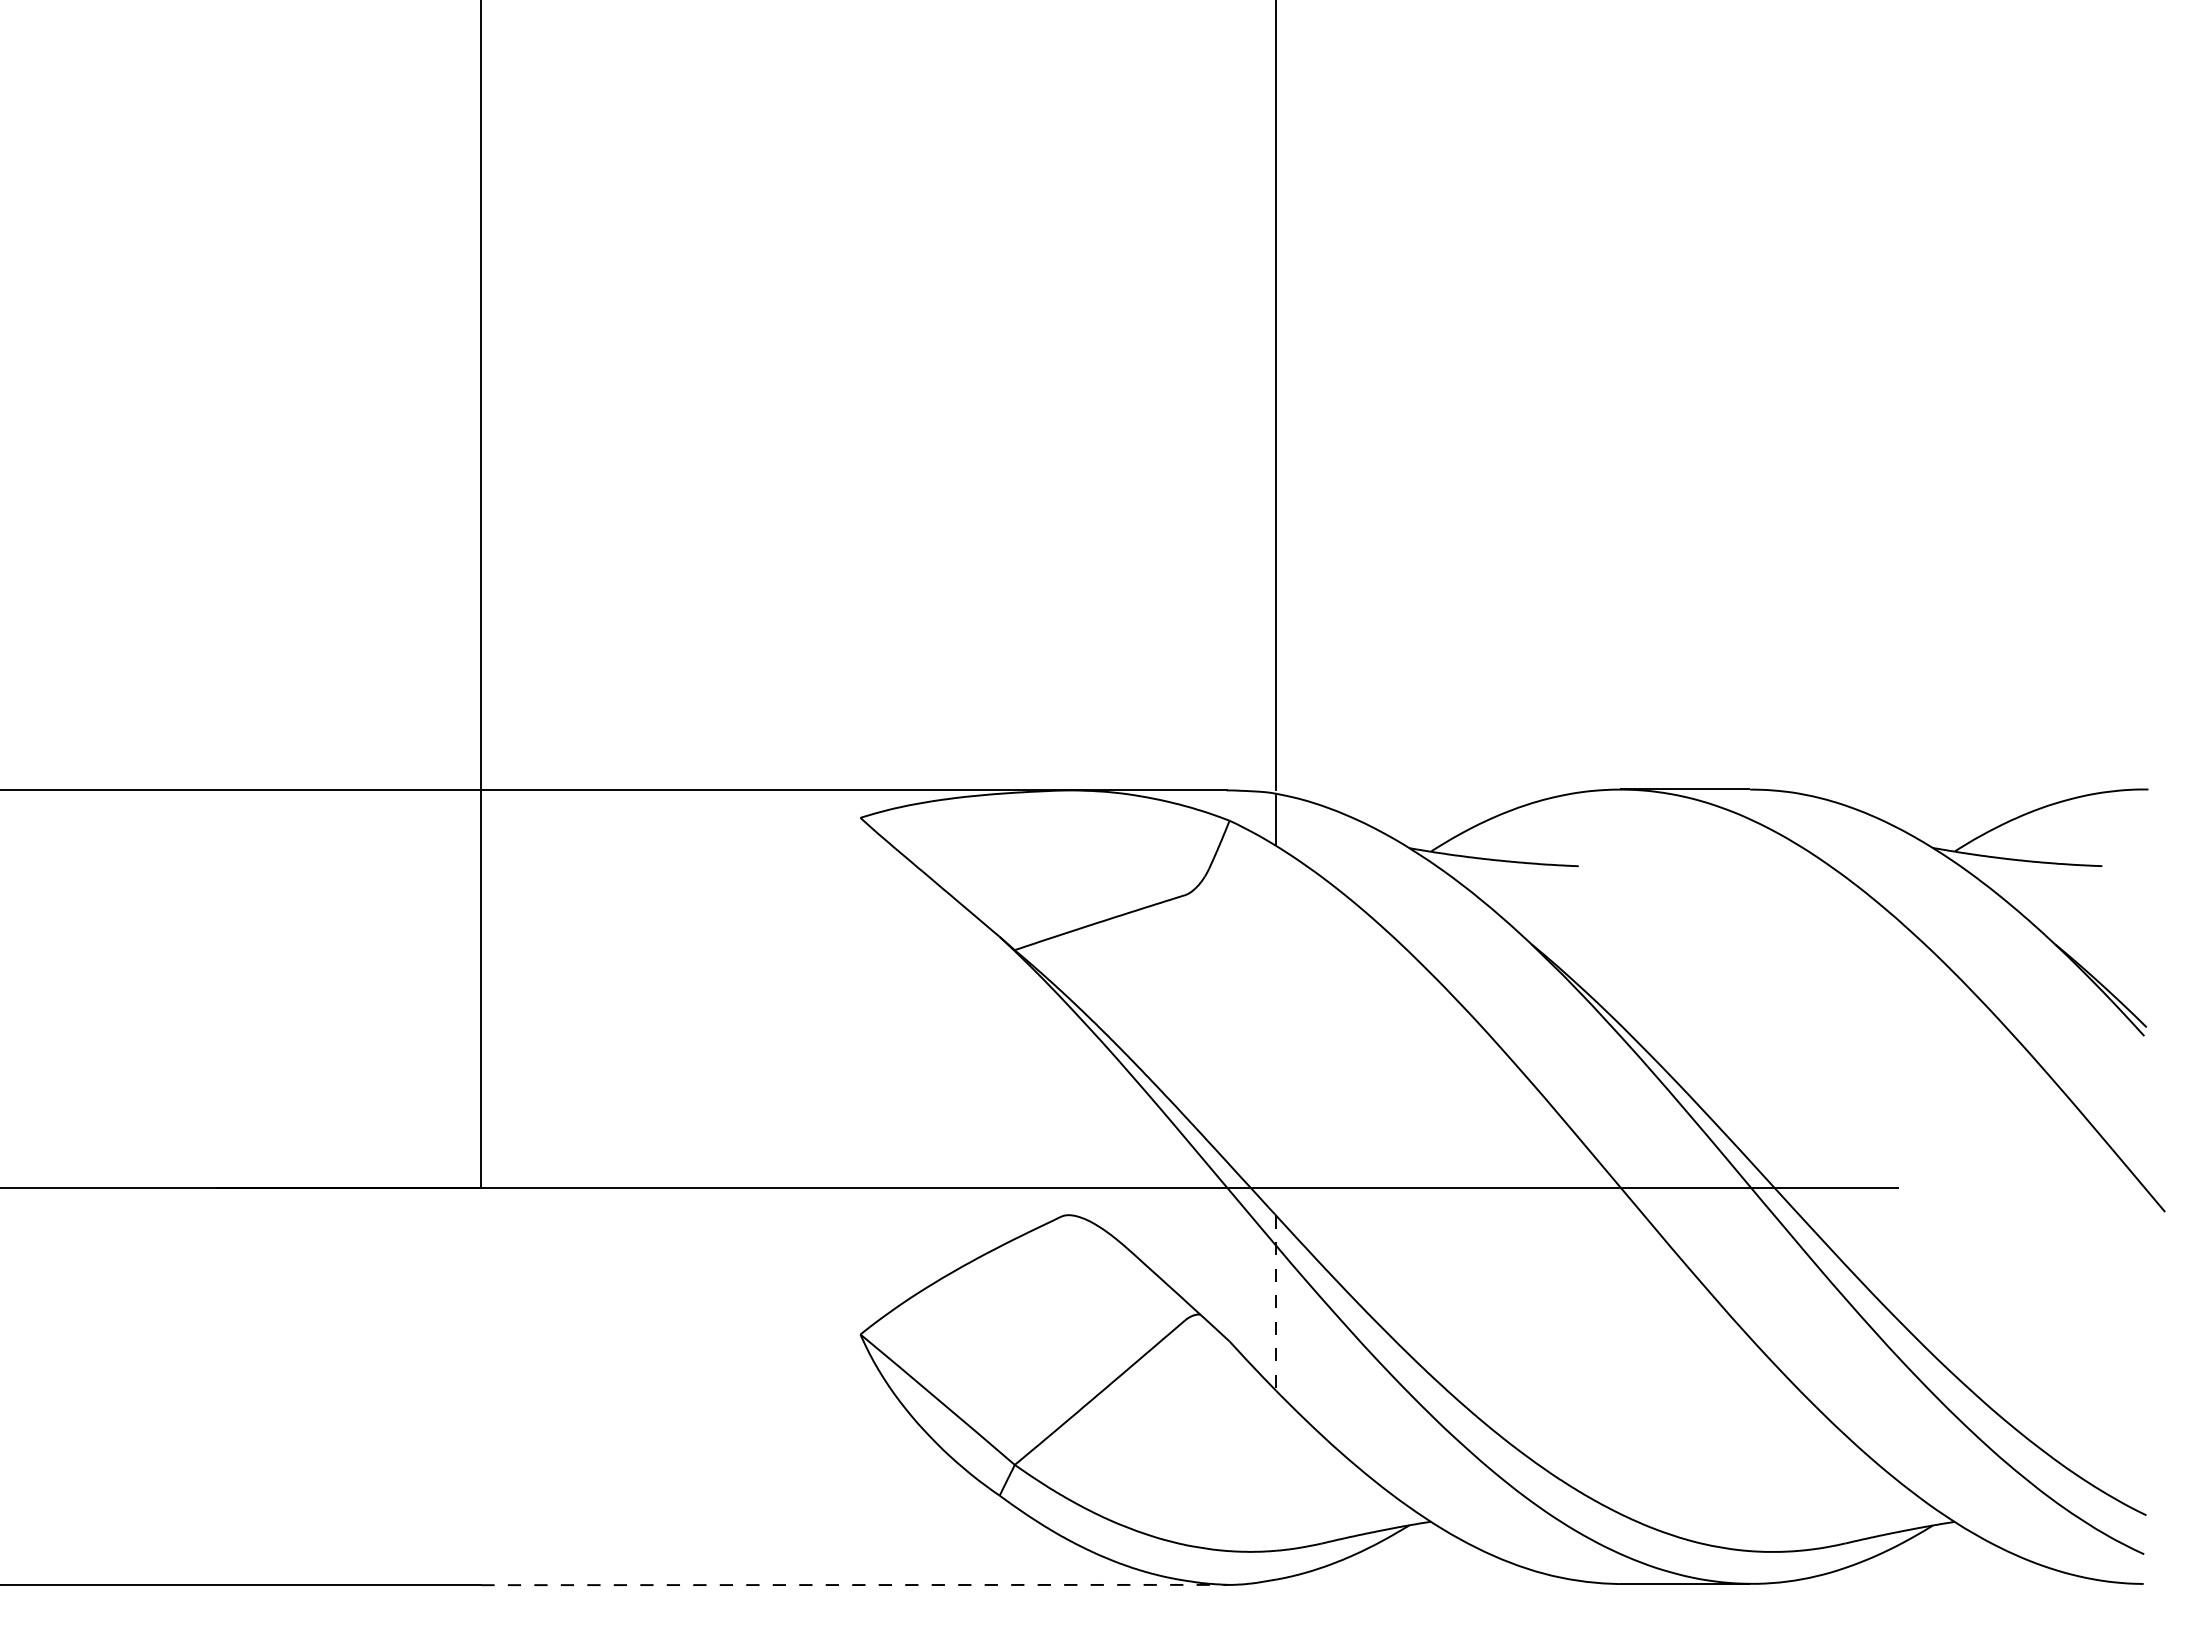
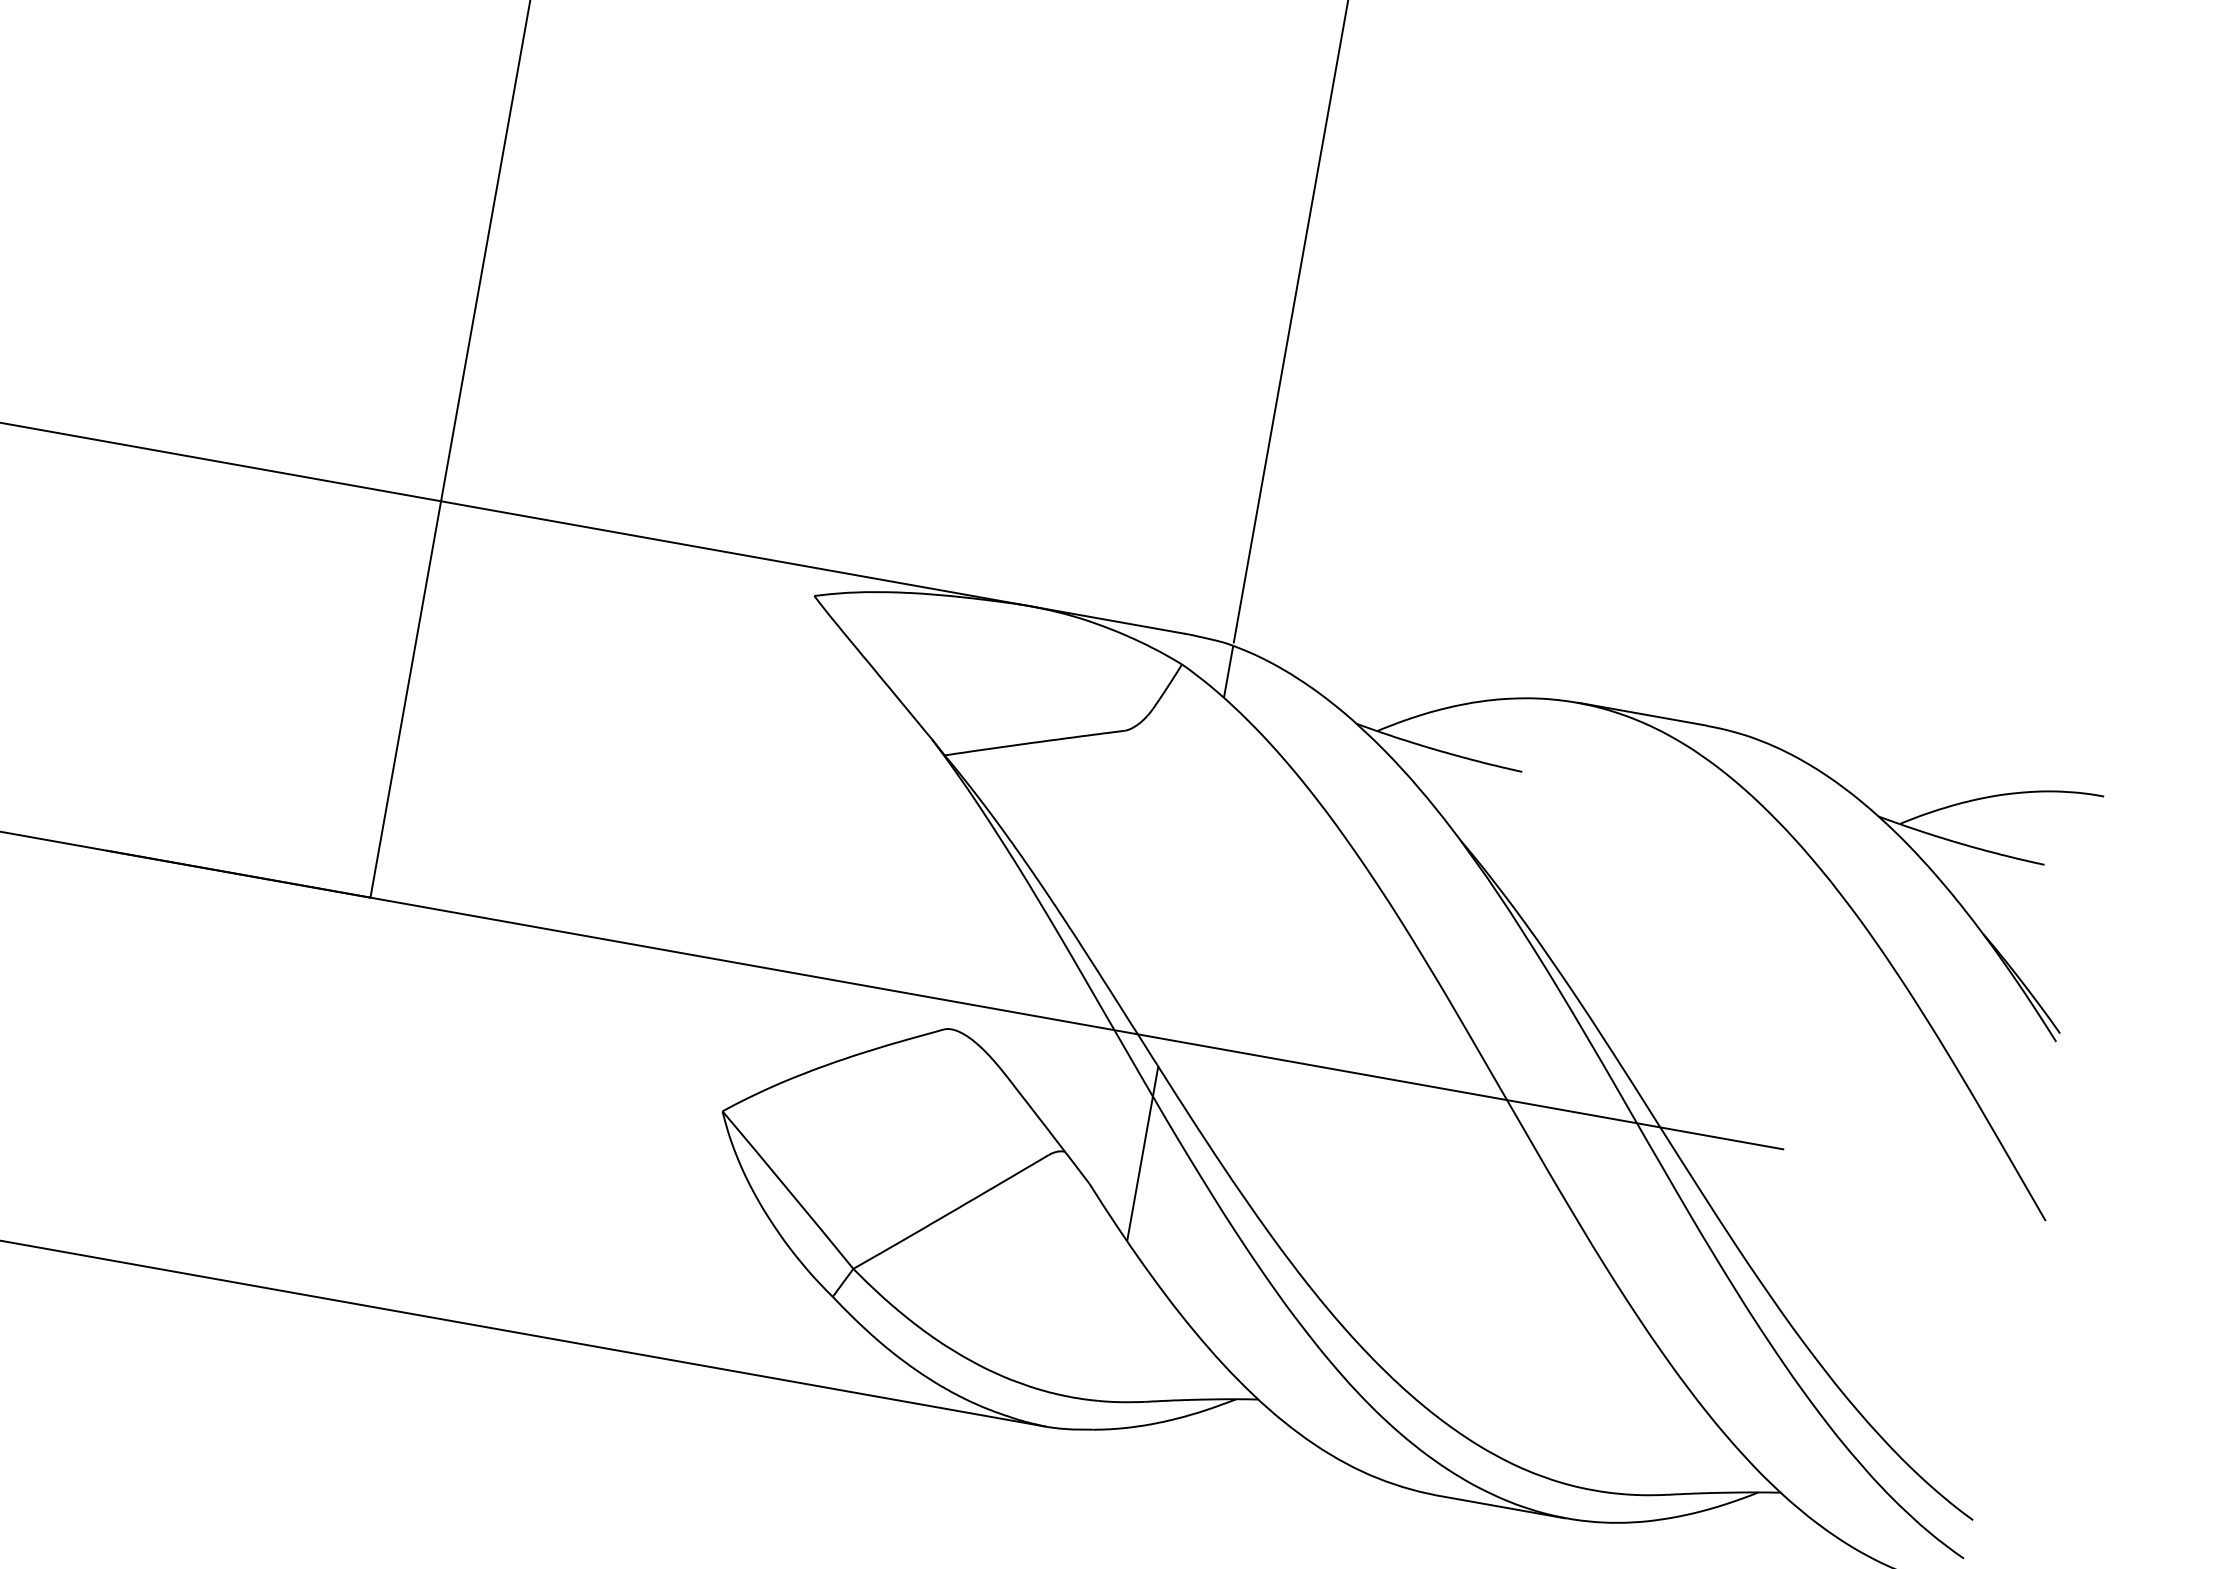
line: (1276, 1303) -> (1143, 1154), dashed -> solid
line: (854, 1585) -> (672, 1360), dashed -> solid

